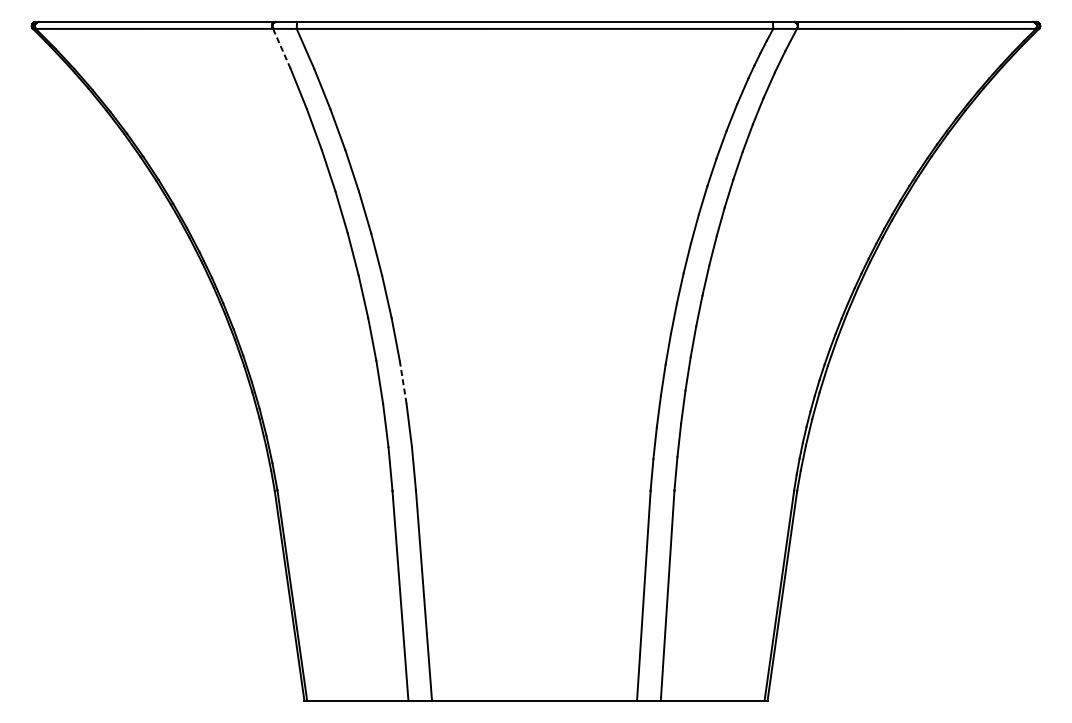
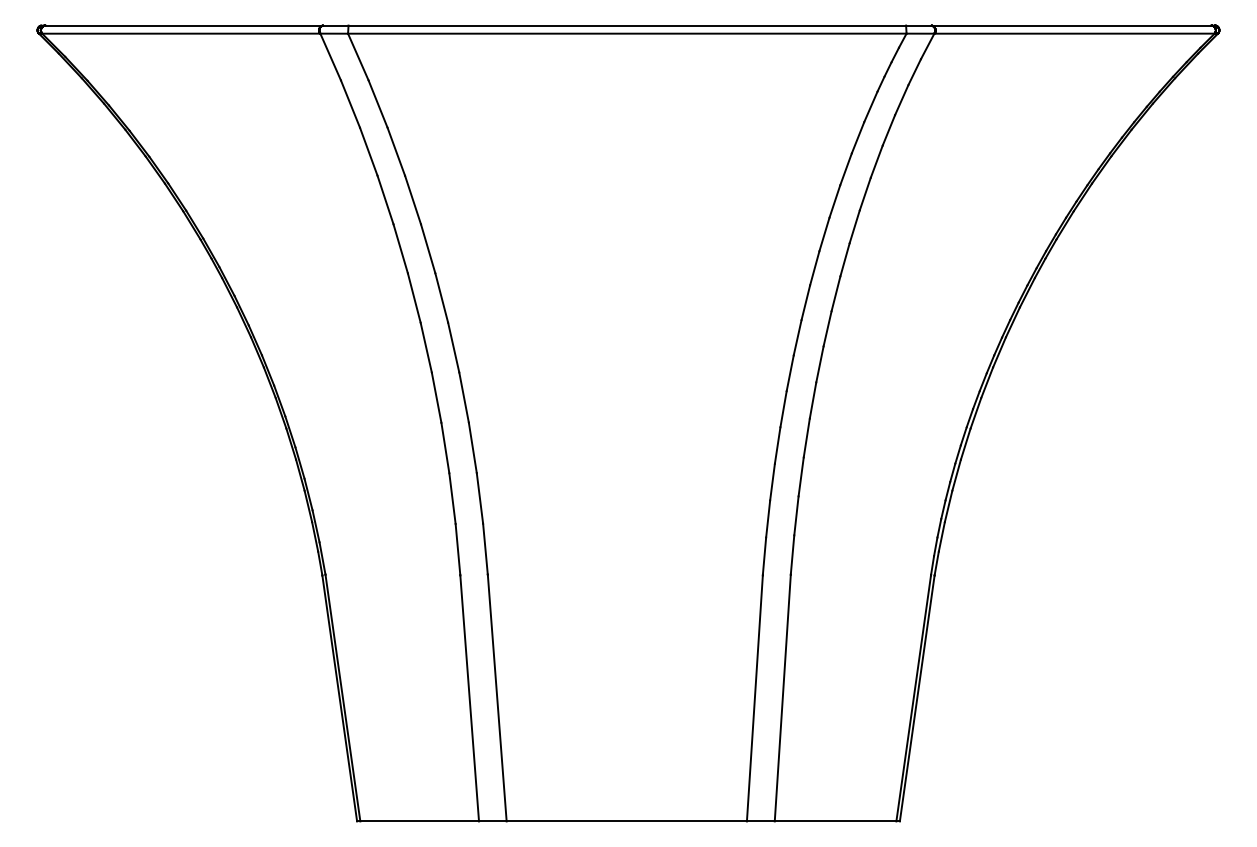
line: (281, 49) -> (330, 57), dashed -> solid
line: (402, 381) -> (472, 447), dashed -> solid

